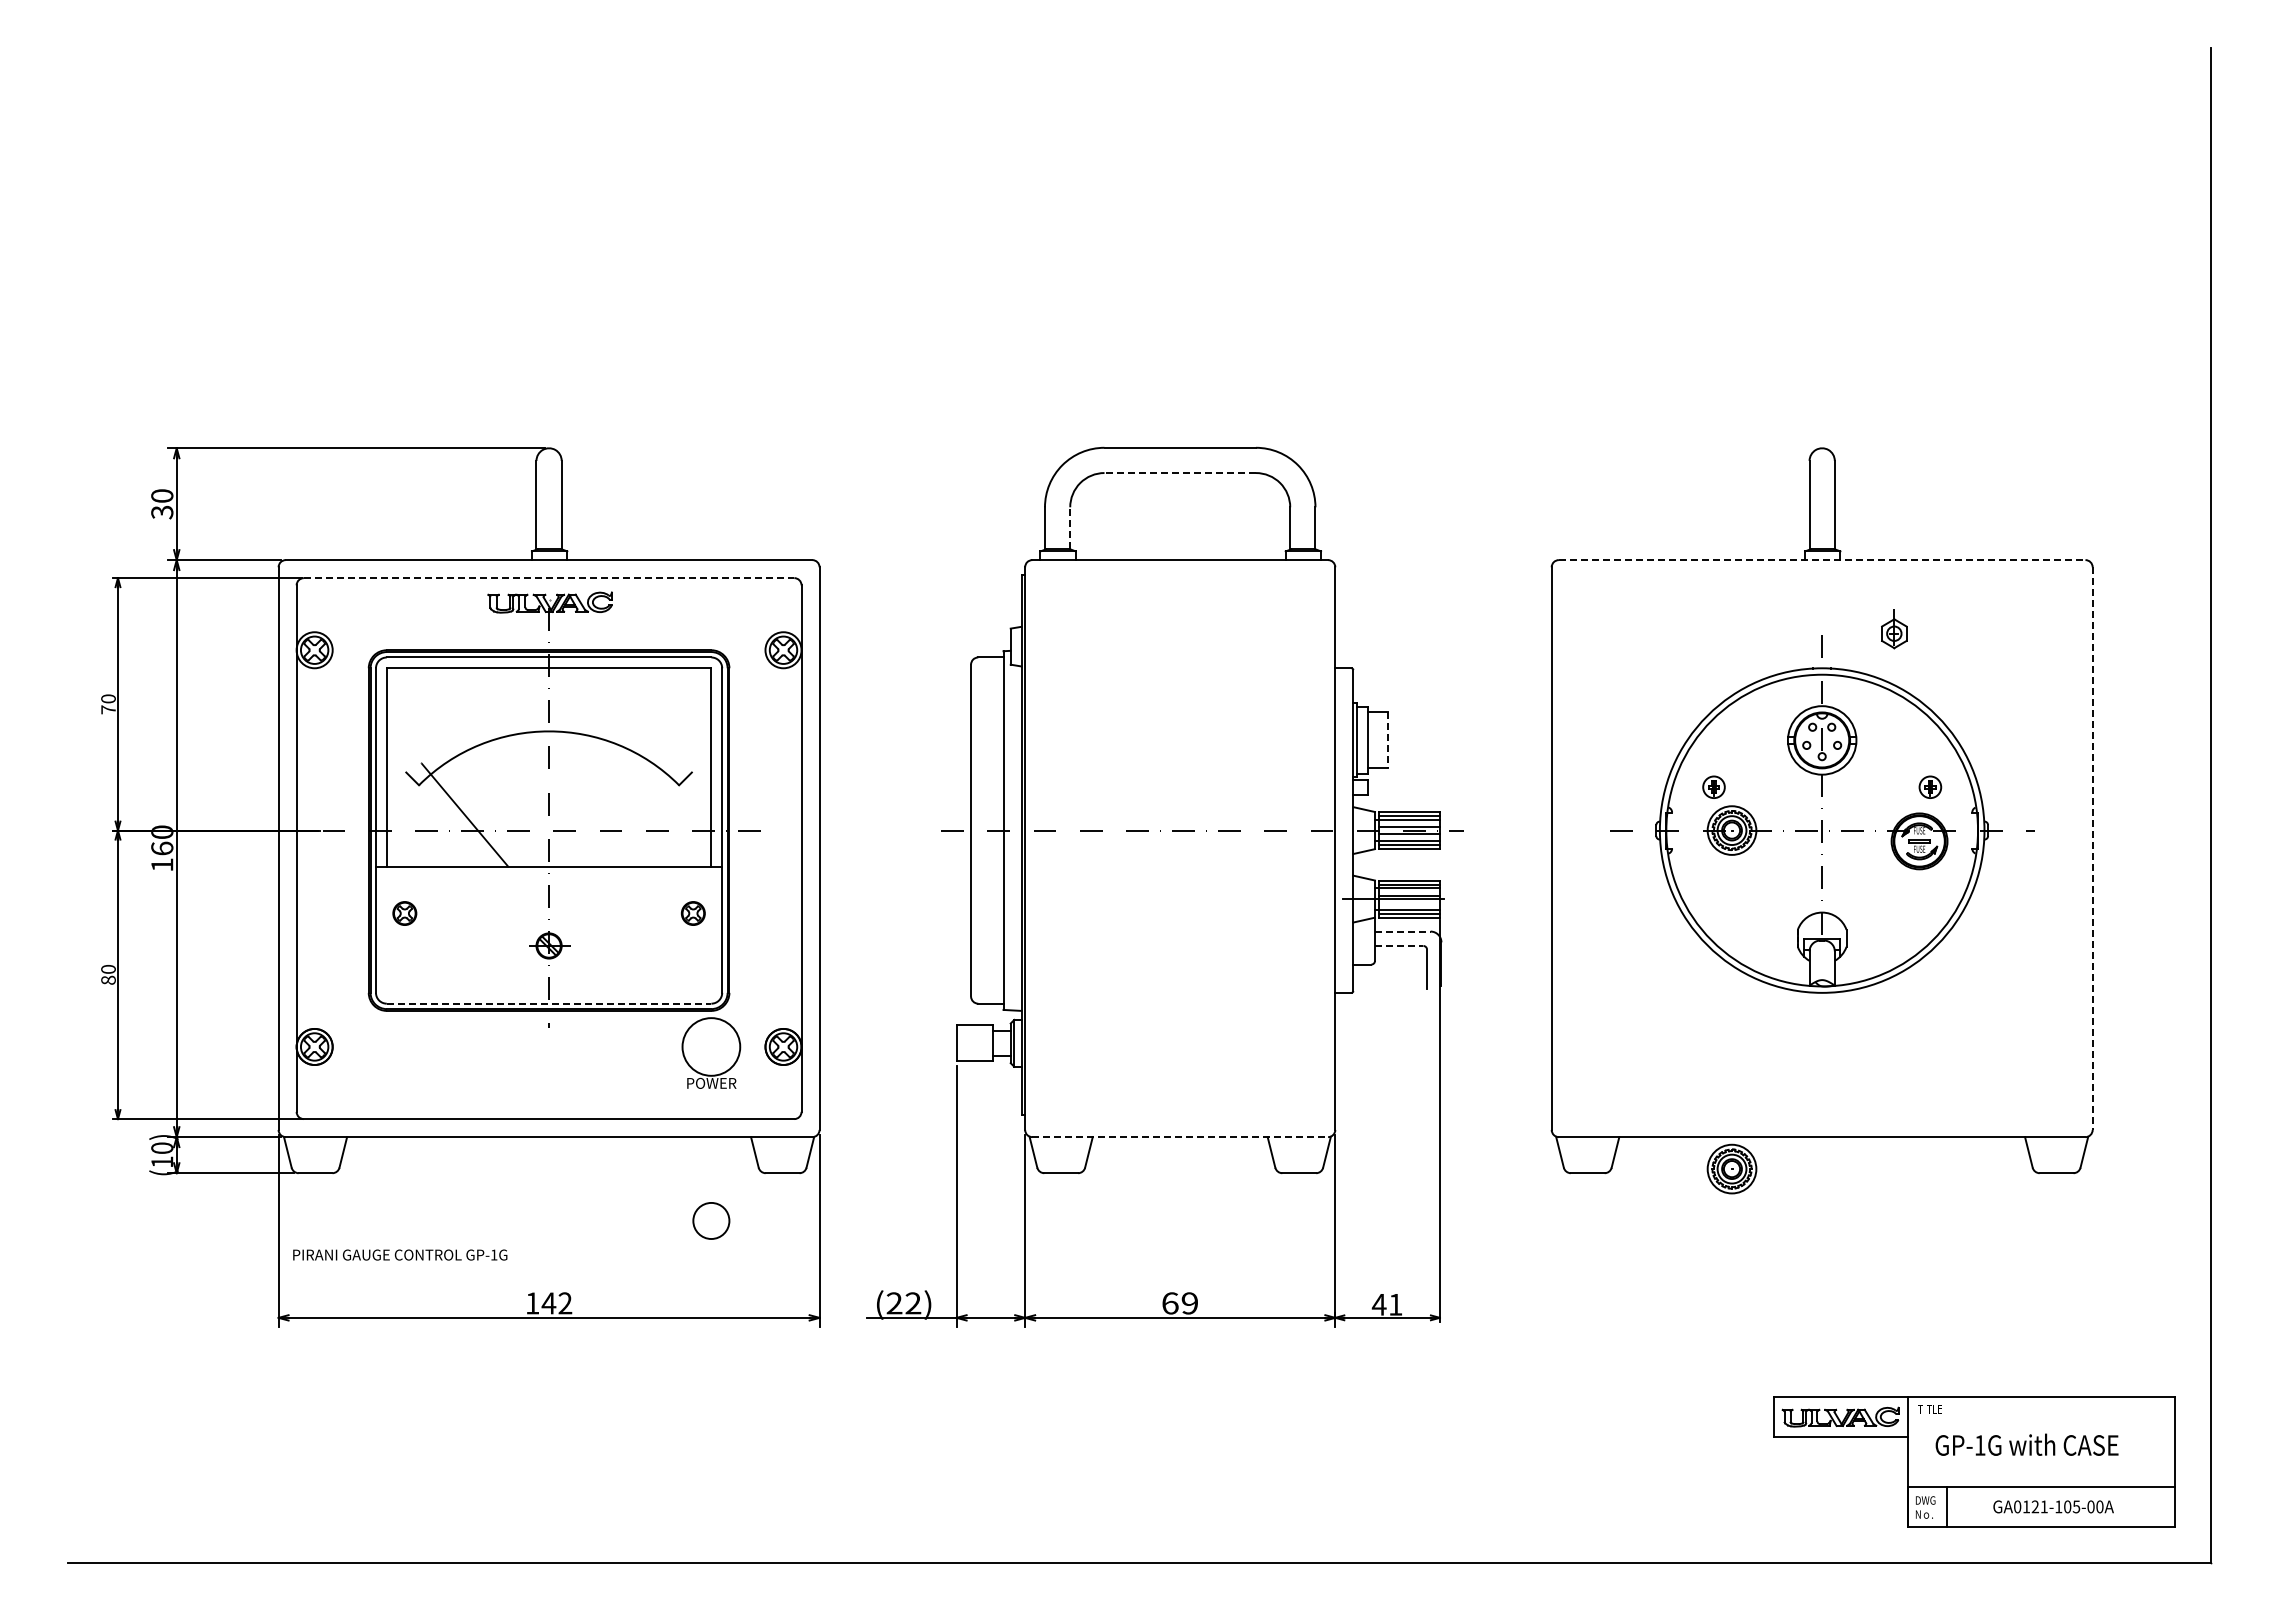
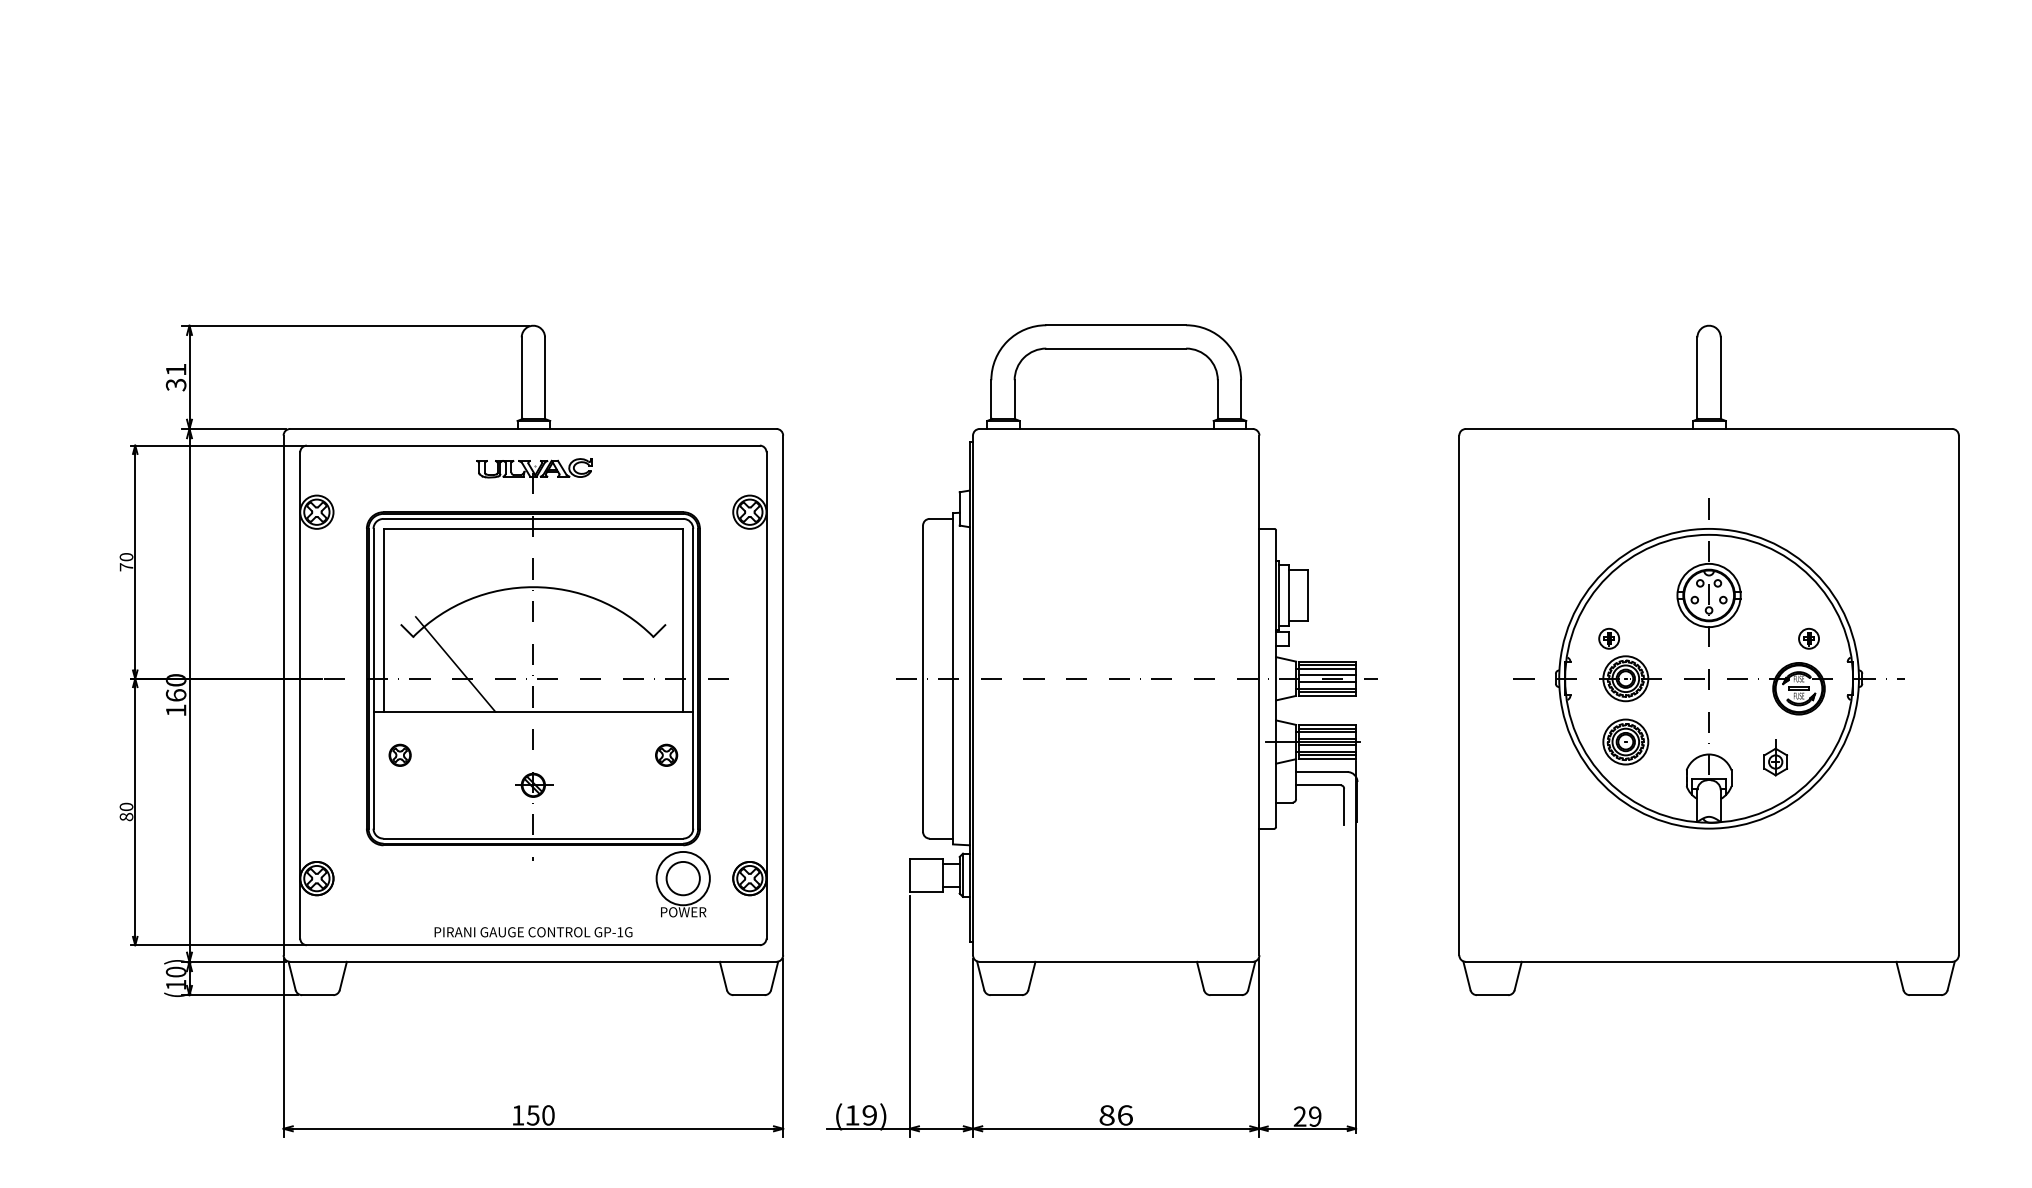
line: (1180, 473) -> (1116, 349), dashed -> solid
text: (162, 495) -> (176, 369), 30 -> 31
line: (1070, 528) -> (1014, 399), dashed -> solid
line: (1822, 560) -> (1709, 429), dashed -> solid
line: (549, 578) -> (533, 445), dashed -> solid
part: (1894, 629) -> (1775, 758), moved
line: (1387, 740) -> (1307, 595), dashed -> solid
line: (2092, 849) -> (1958, 696), dashed -> solid
line: (1408, 902) -> (1327, 745), added
line: (1402, 931) -> (1321, 771), dashed -> solid
line: (1399, 945) -> (1318, 784), dashed -> solid
line: (549, 1003) -> (533, 838), dashed -> solid
line: (1180, 1137) -> (1116, 962), dashed -> solid
part: (1731, 1168) -> (1625, 741), moved
circle: (711, 1220) -> (683, 878), moved
text: (400, 1254) -> (533, 931), moved
text: (556, 1303) -> (540, 1115), 142 -> 150
text: (903, 1303) -> (860, 1115), (22) -> (19)
text: (1180, 1303) -> (1116, 1115), 69 -> 86
text: (1386, 1304) -> (1306, 1116), 41 -> 29

